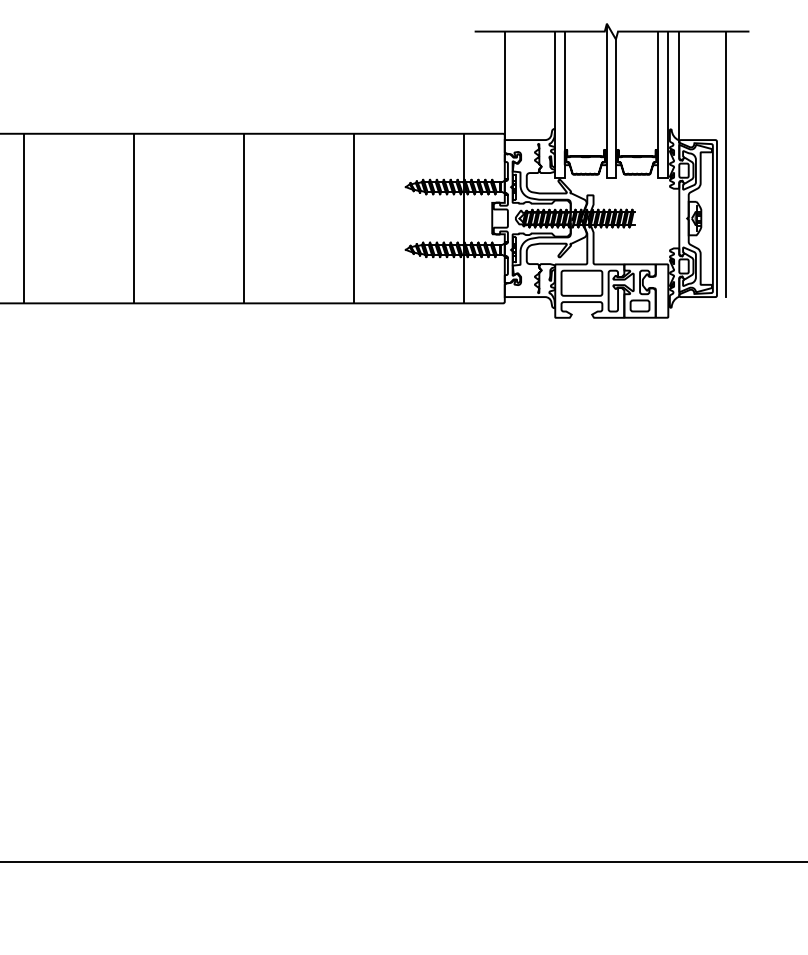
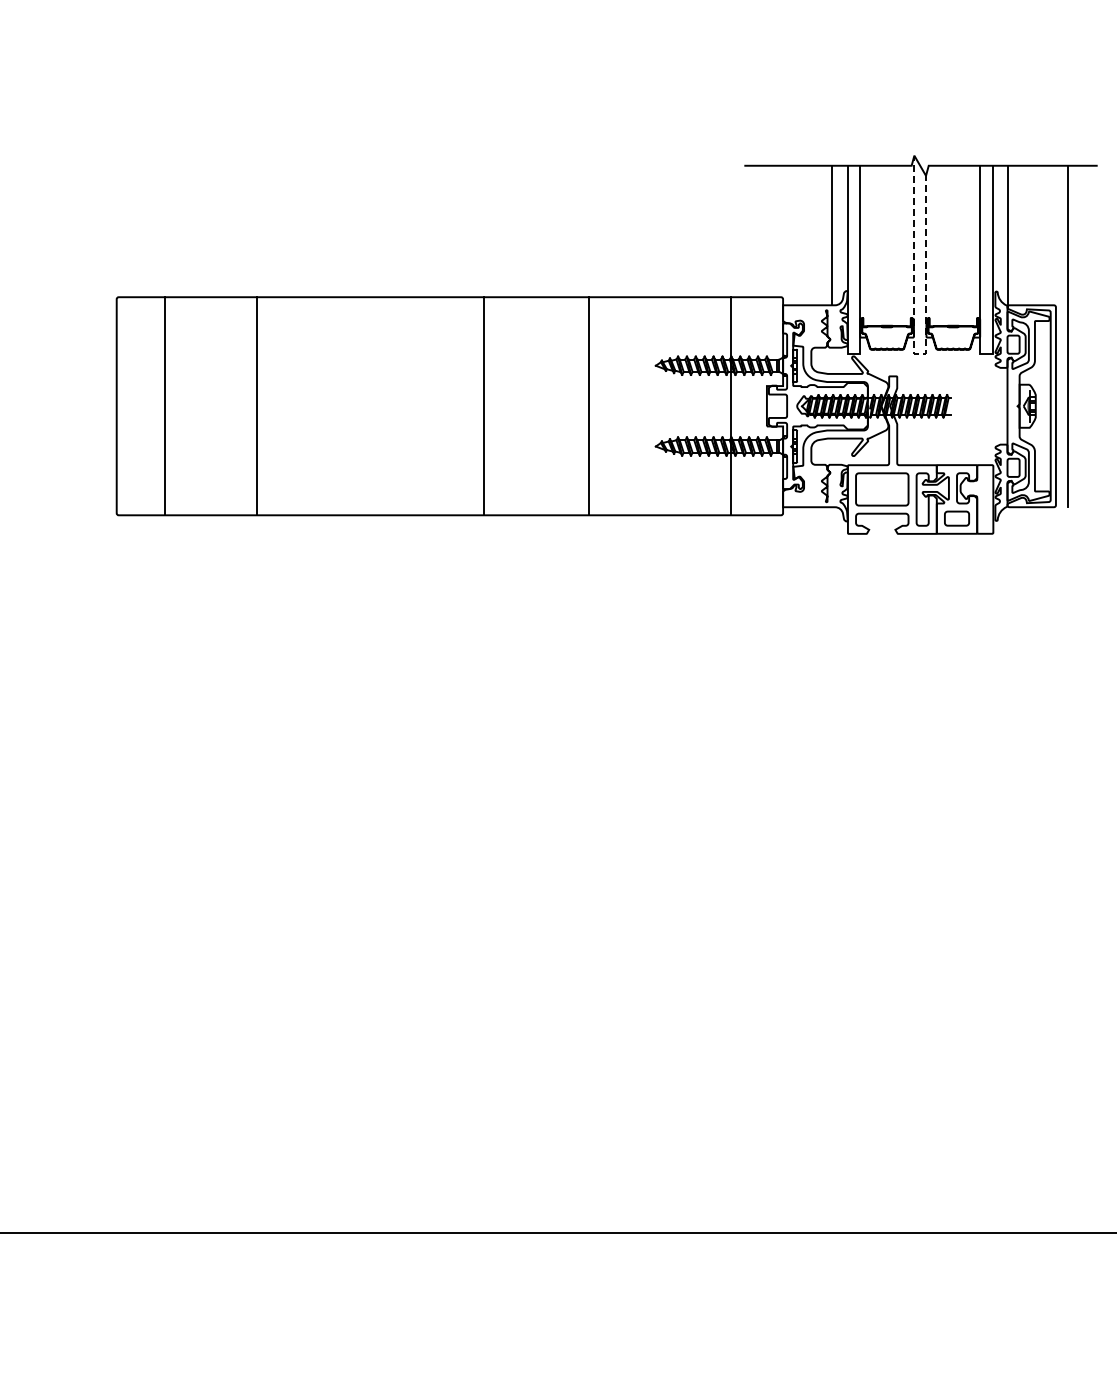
line: (505, 85) -> (832, 235), moved
line: (606, 176) -> (913, 352), solid -> dashed
line: (134, 218) -> (256, 406), moved
line: (243, 218) -> (483, 406), moved

